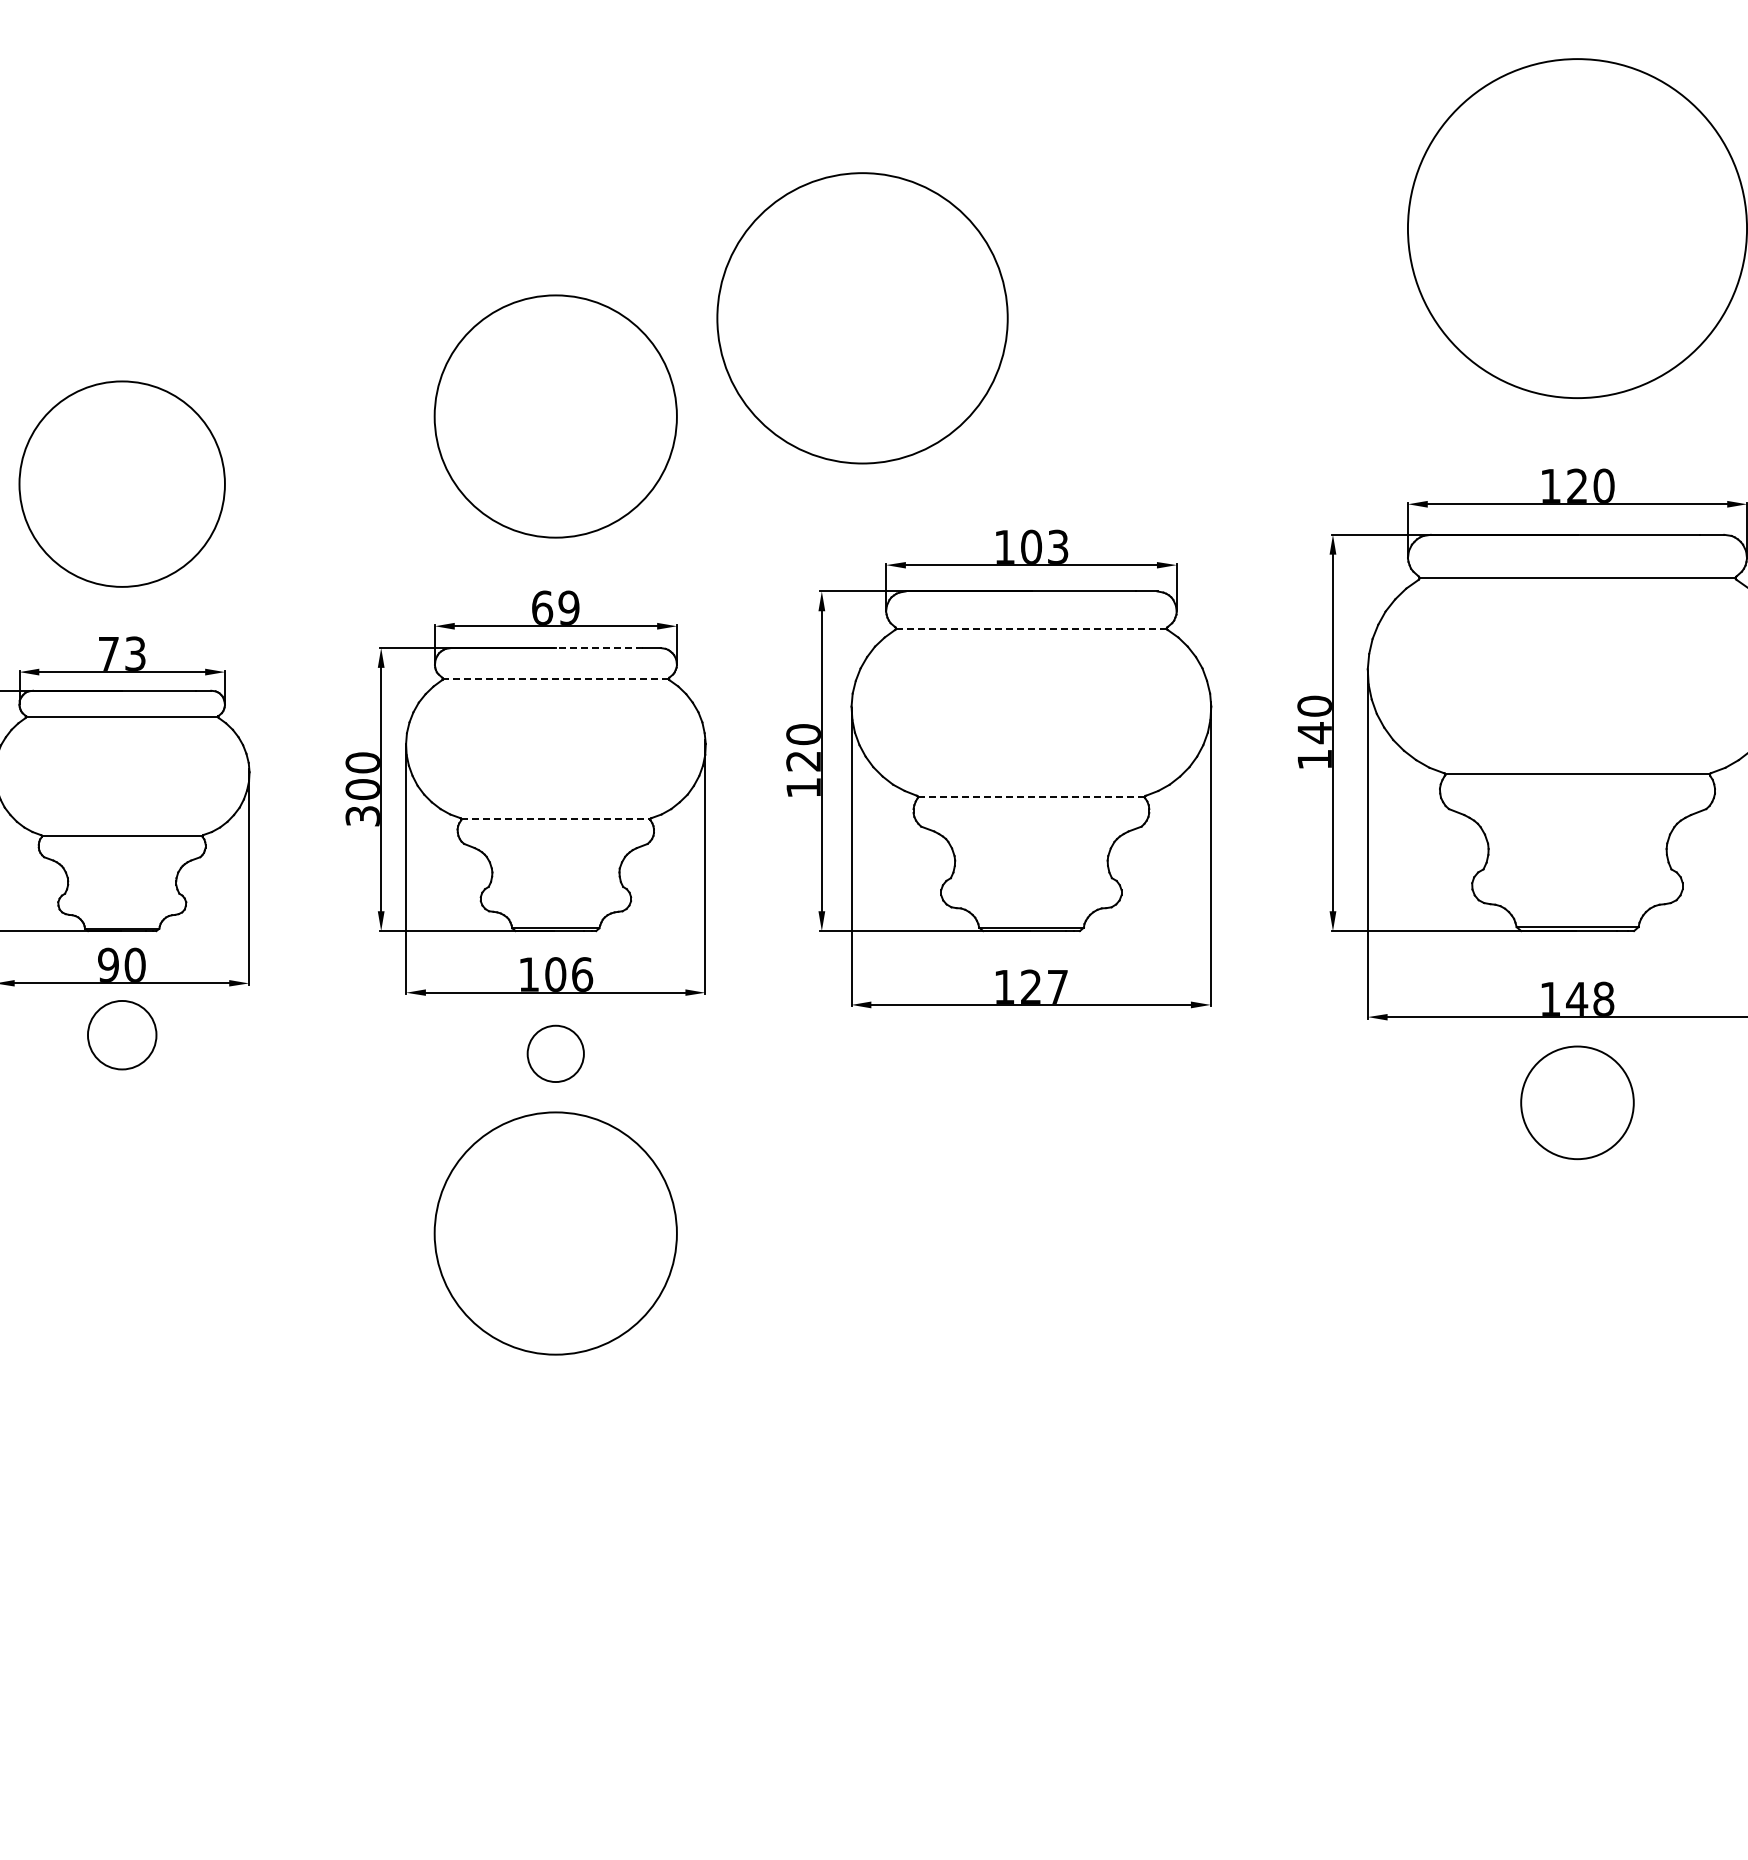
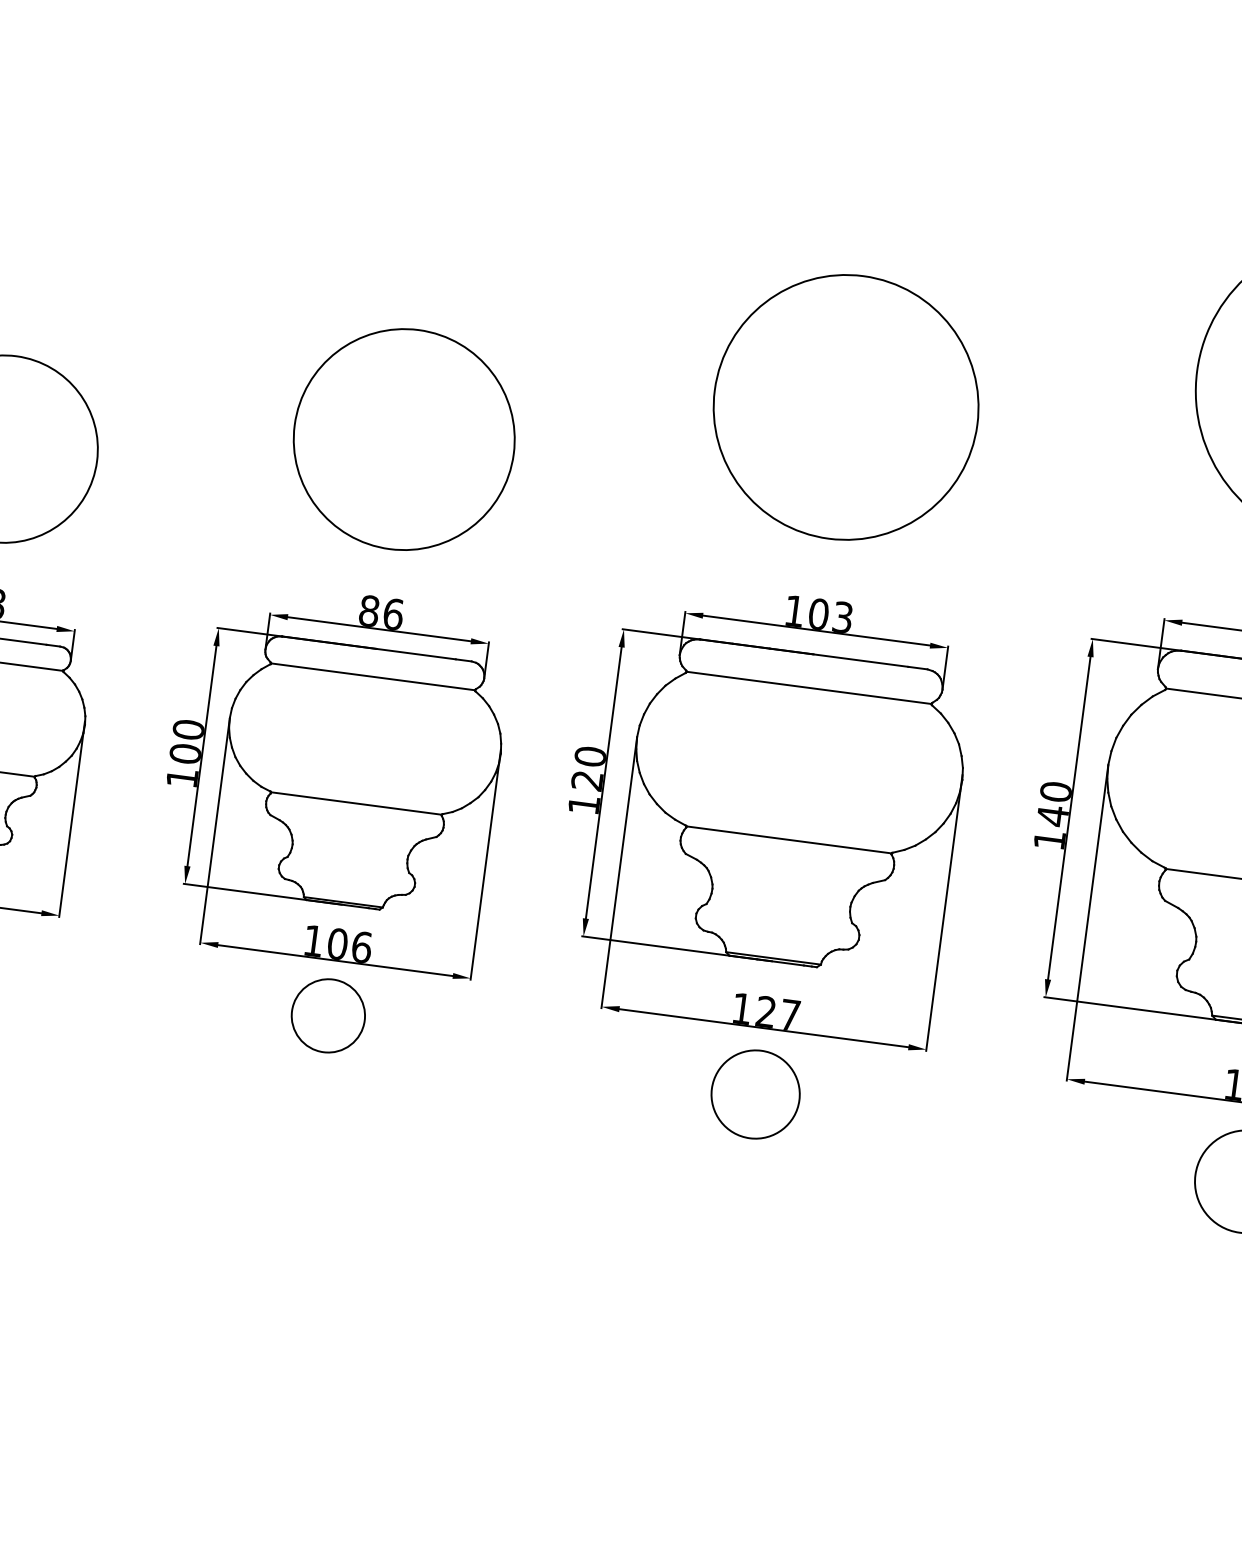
circle: (862, 318) -> (846, 407), moved
text: (555, 607) -> (381, 612), 69 -> 86
line: (1030, 628) -> (808, 687), dashed -> solid
line: (599, 648) -> (416, 654), dashed -> solid
line: (555, 678) -> (372, 676), dashed -> solid
line: (1032, 796) -> (790, 839), dashed -> solid
text: (362, 816) -> (181, 778), 300 -> 100
line: (555, 818) -> (356, 803), dashed -> solid
circle: (555, 1053) -> (328, 1015), size x1.43
circle: (1031, 1077) -> (755, 1093), added
circle: (555, 1233) -> (306, 1178), removed

